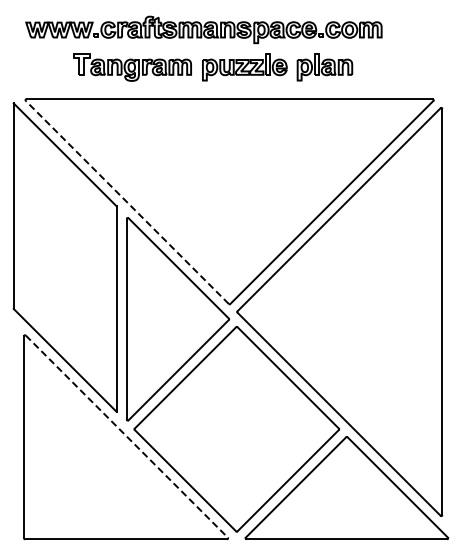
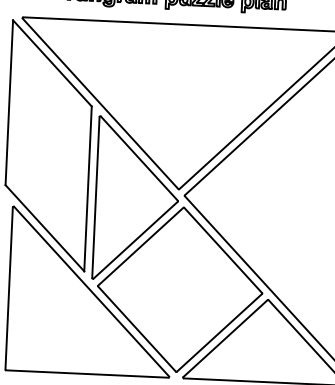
line: (127, 202) -> (100, 103), dashed -> solid
line: (126, 436) -> (91, 291), dashed -> solid

